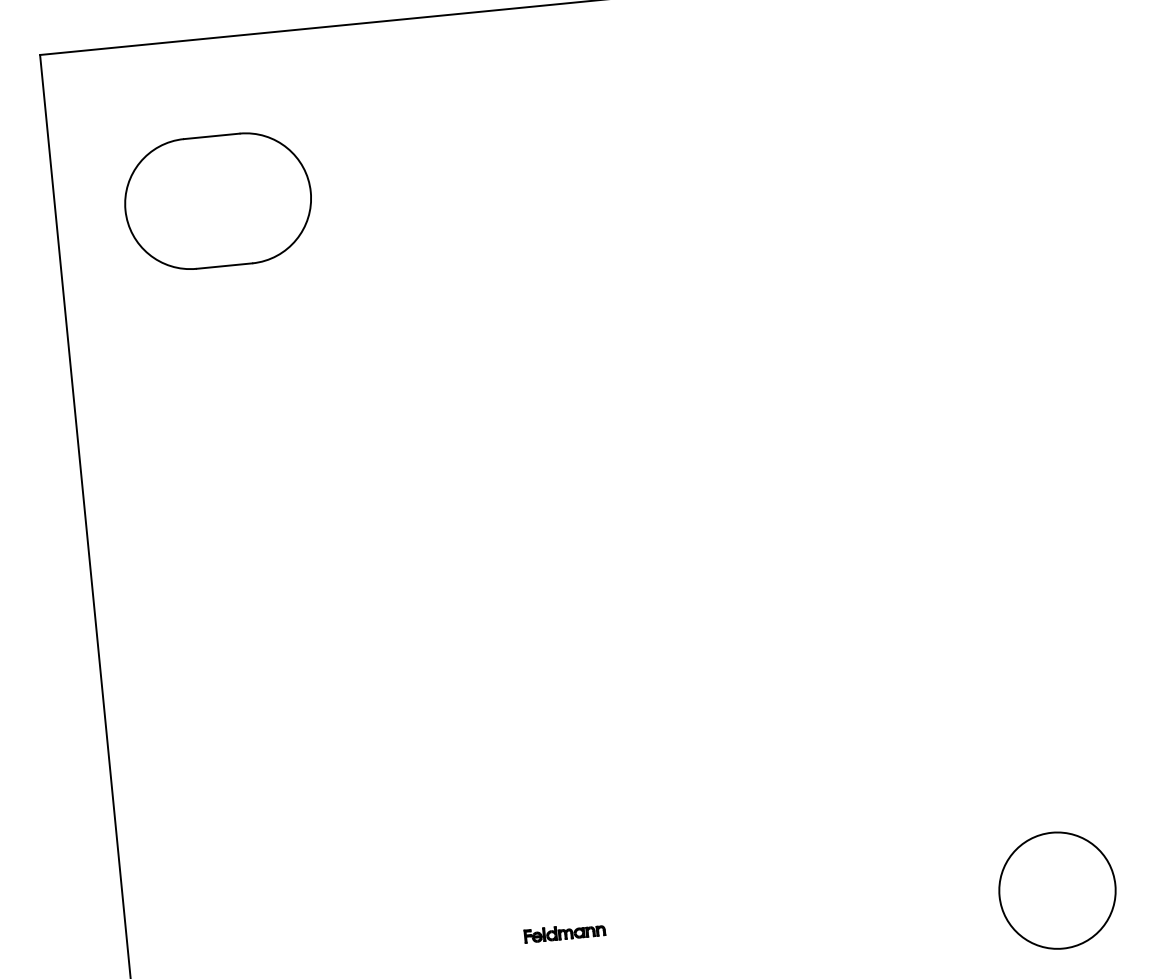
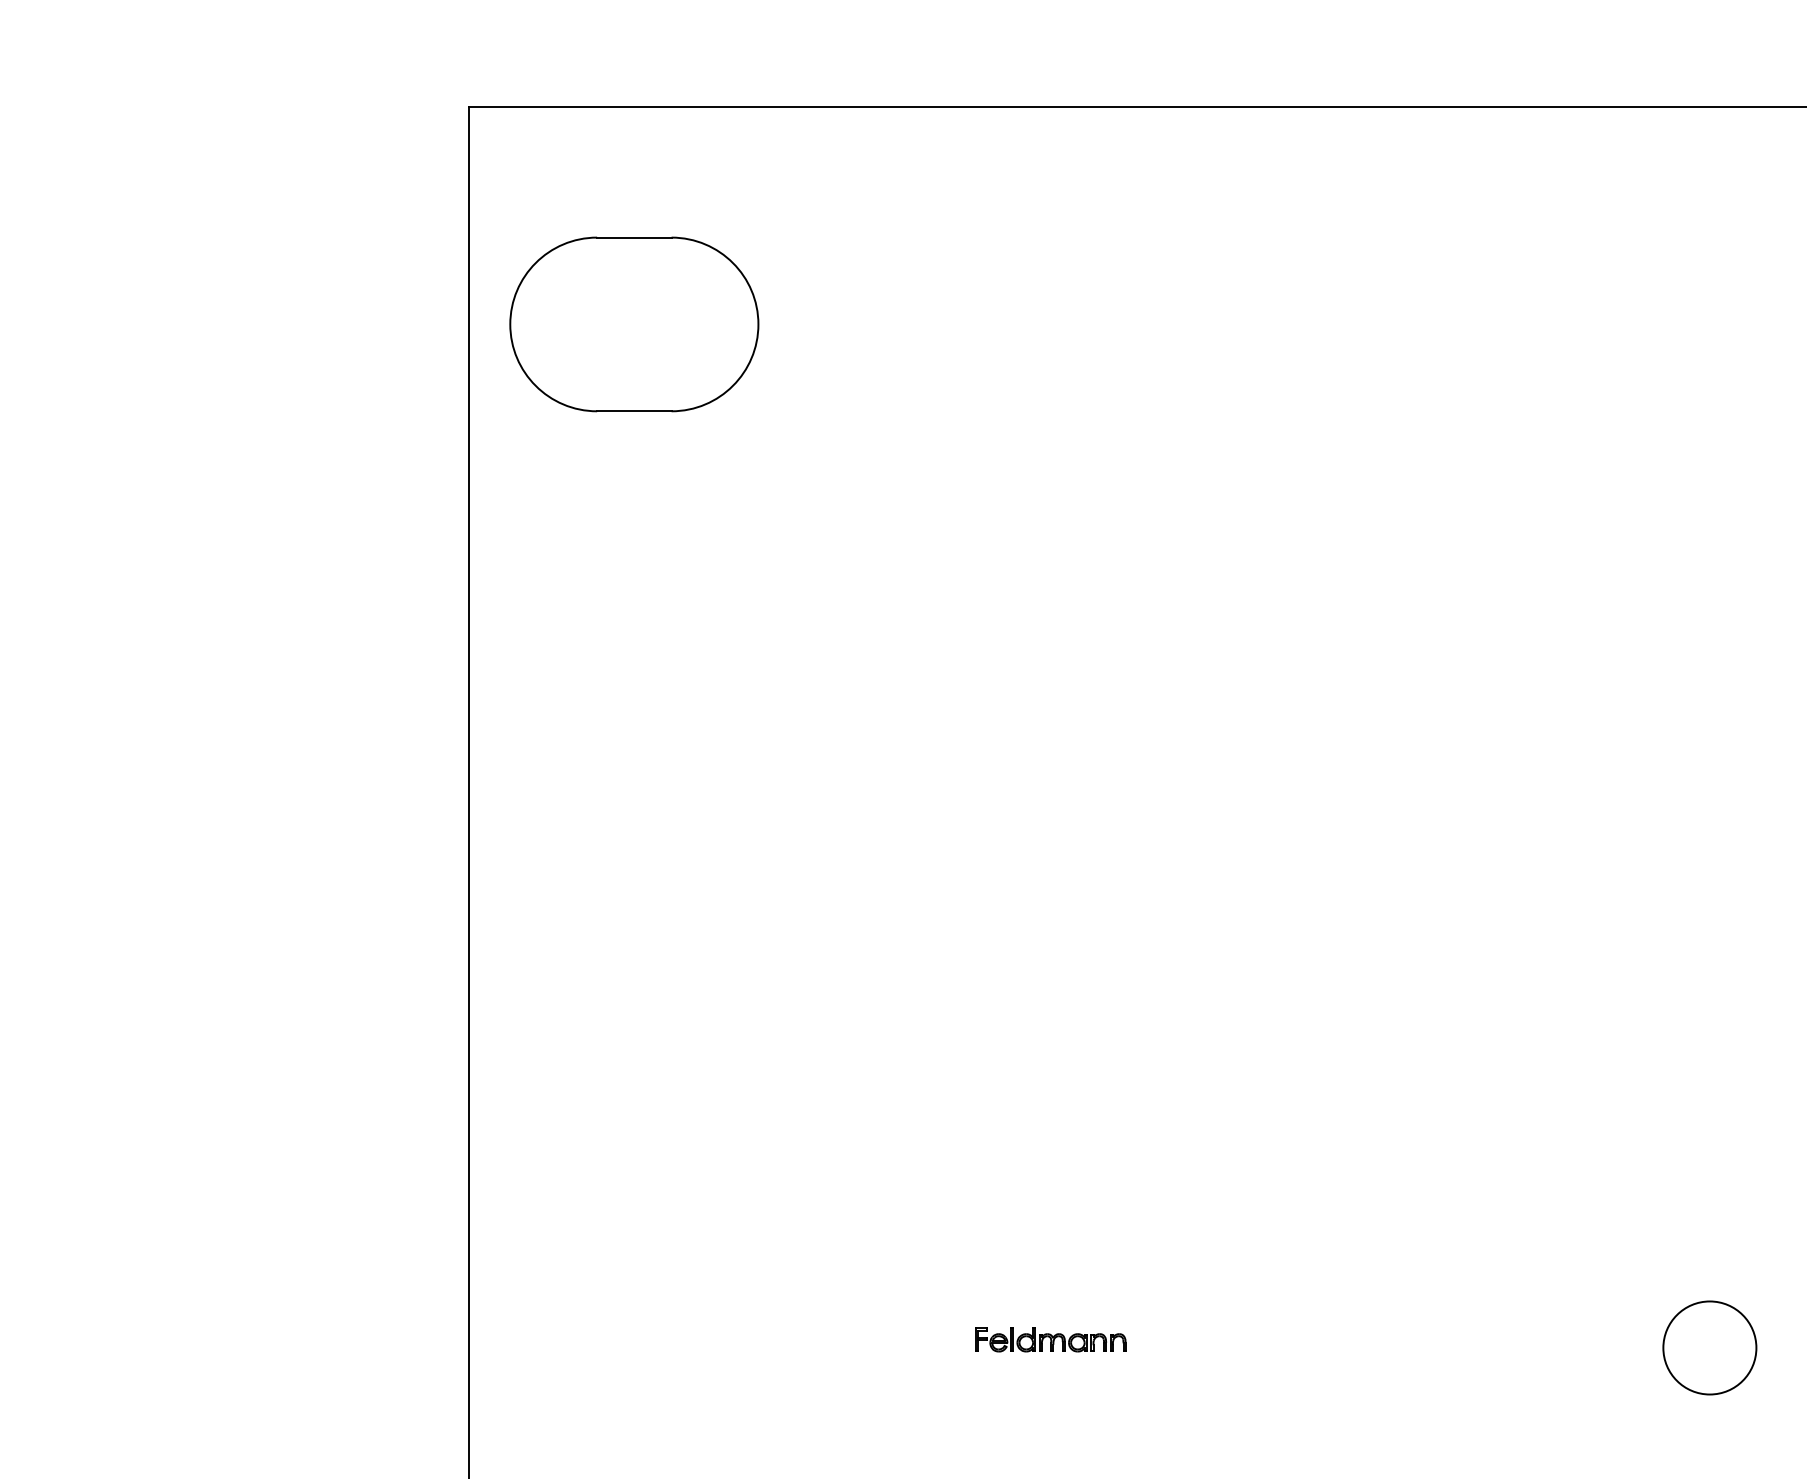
part: (218, 201) -> (634, 324), moved
circle: (1057, 890) -> (1709, 1347), size x0.6
part: (565, 932) -> (1051, 1339), size x1.4

